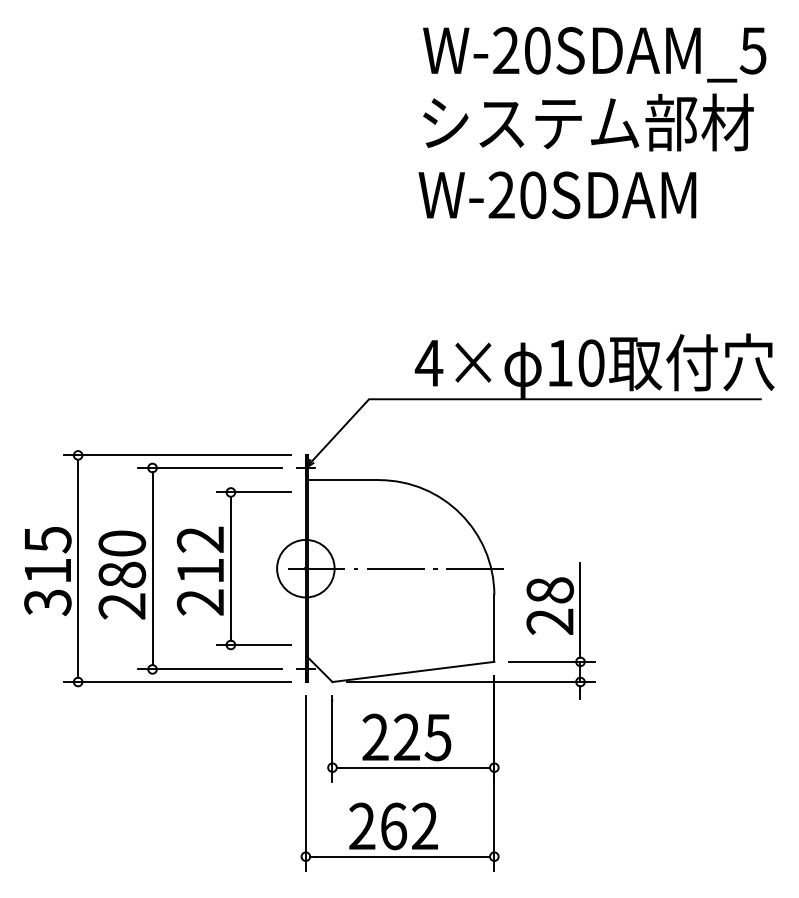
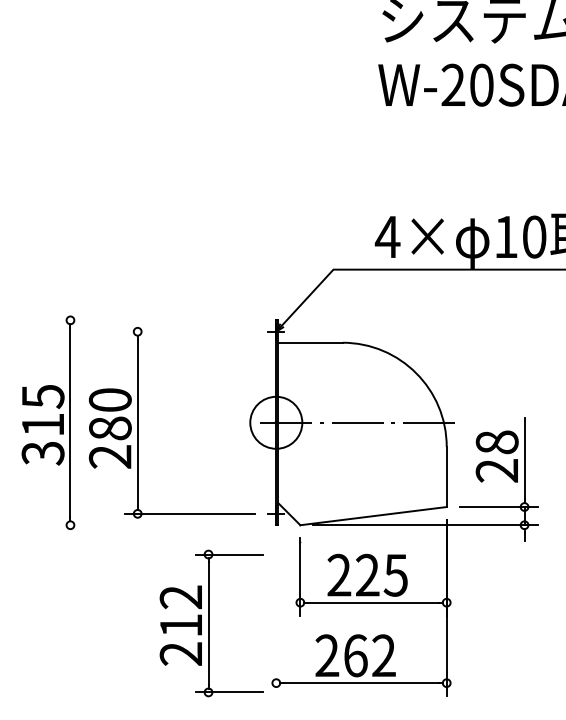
line: (177, 455) -> (160, 320), removed
line: (210, 467) -> (190, 331), removed
part: (233, 568) -> (210, 623), moved
line: (177, 682) -> (160, 525), removed
line: (305, 783) -> (275, 616), removed

